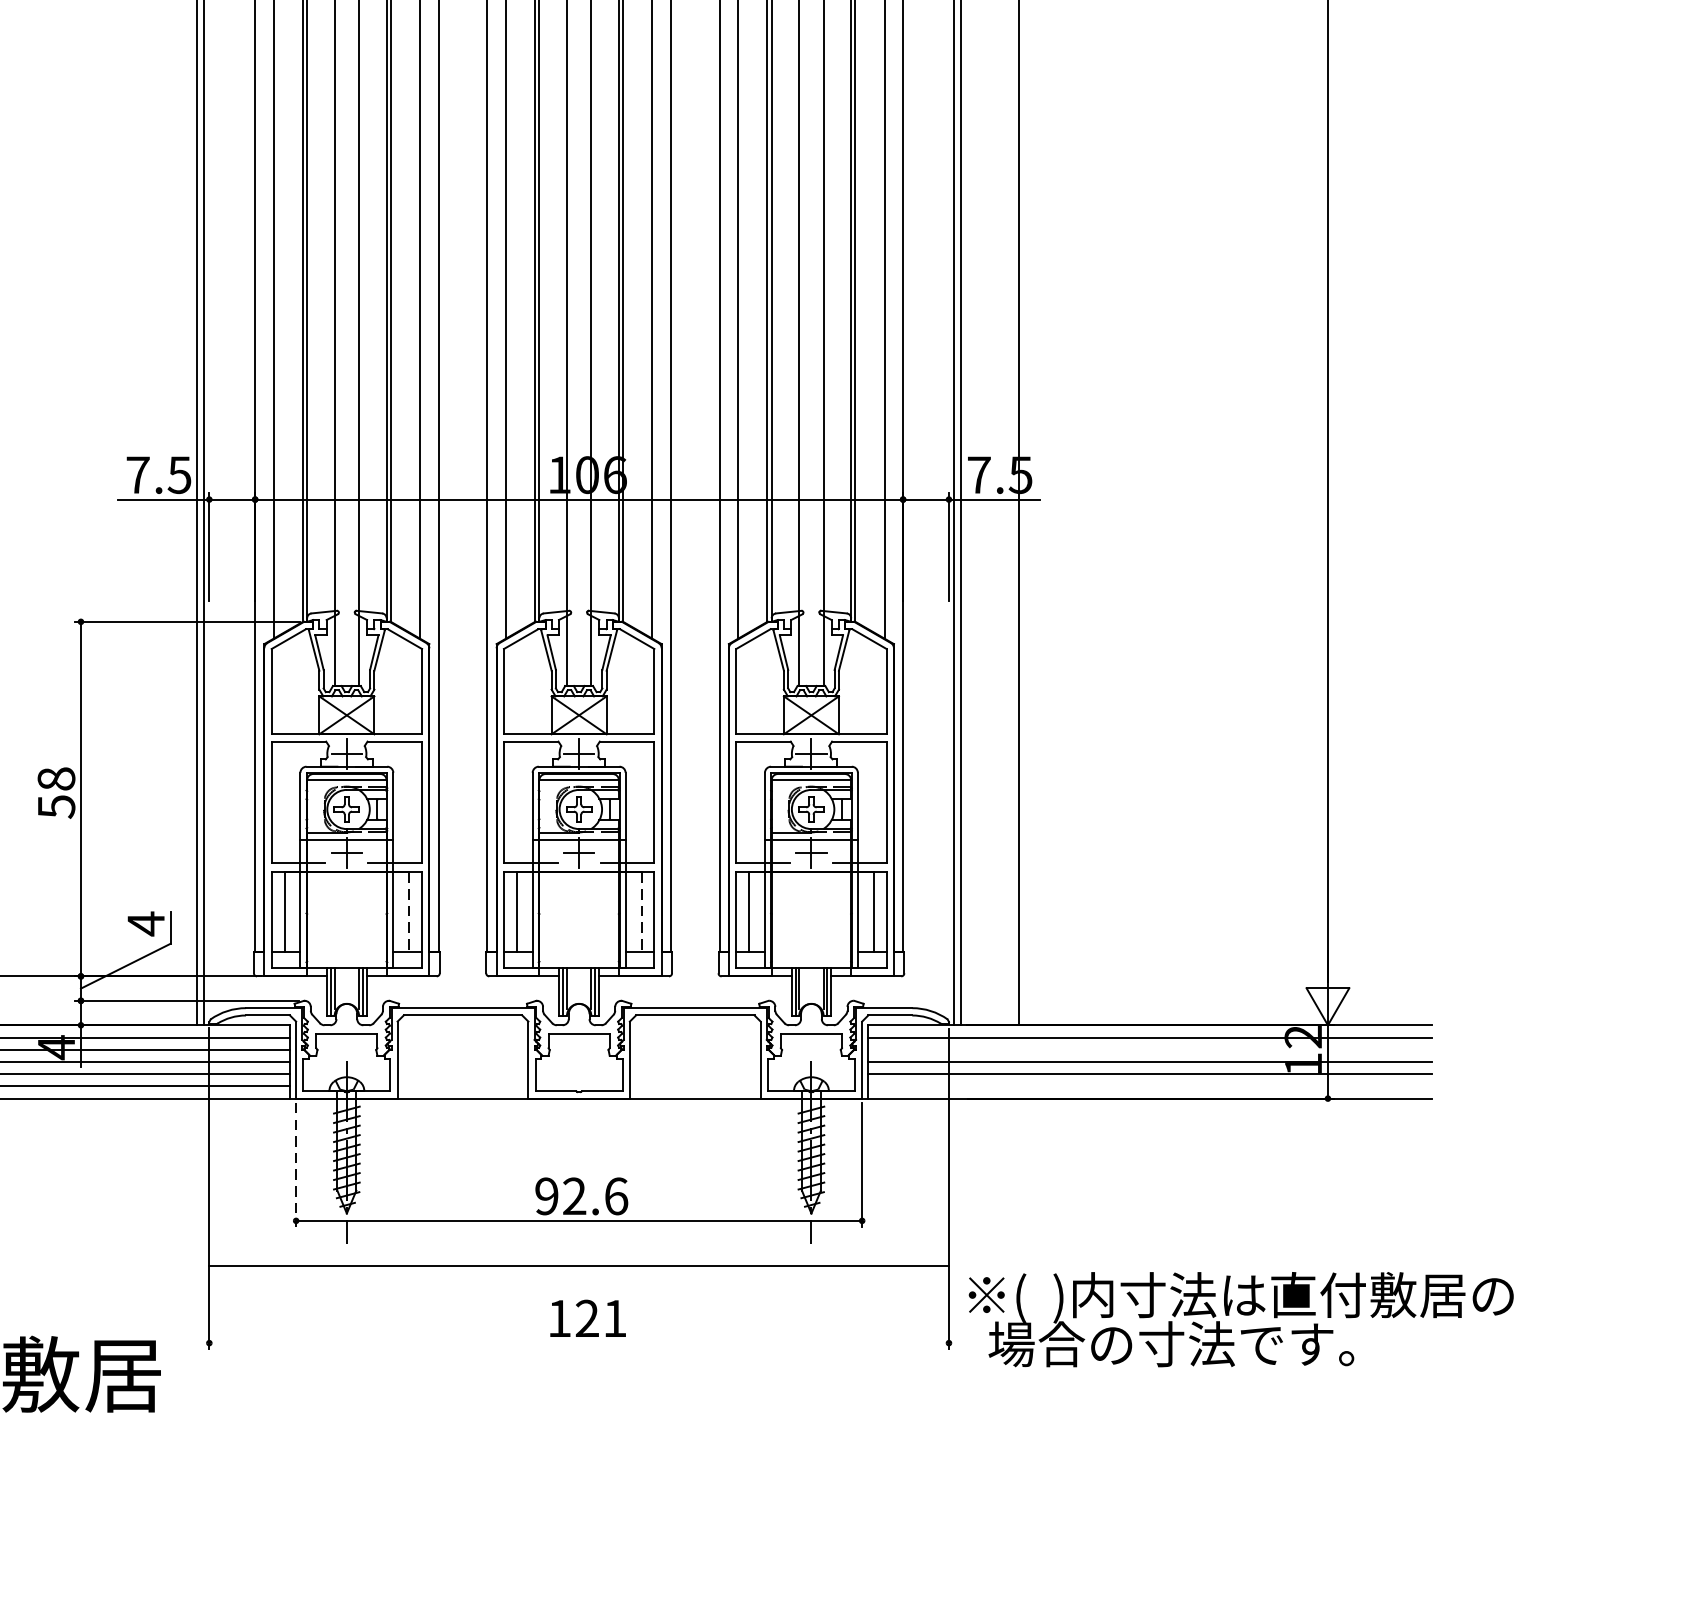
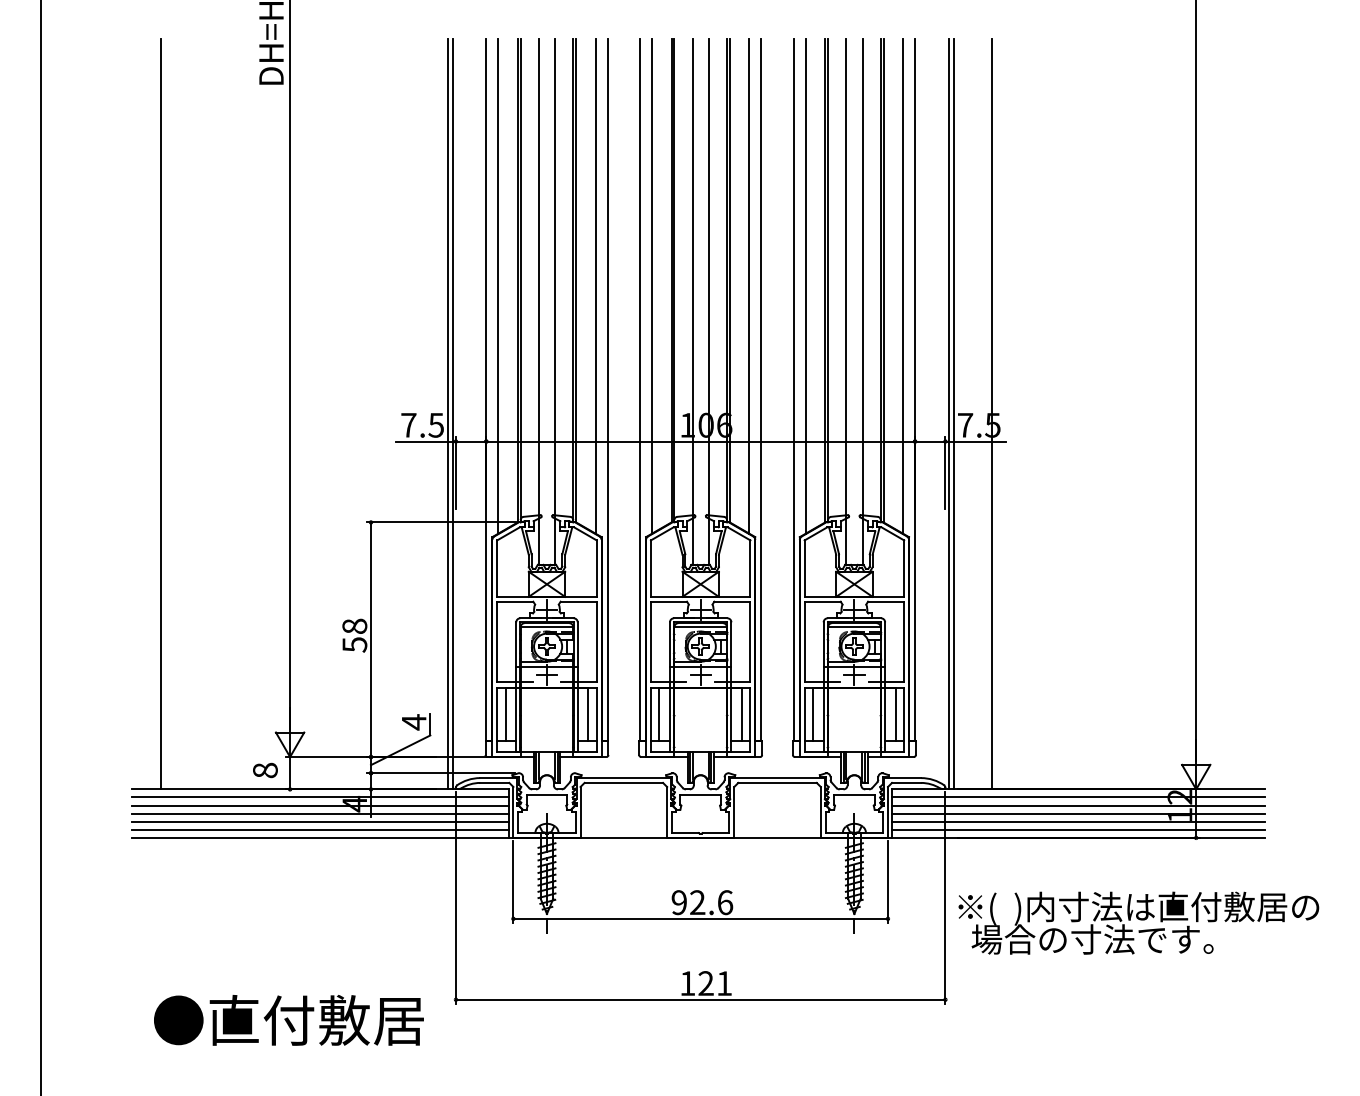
line: (409, 913) -> (588, 715), dashed -> solid
line: (640, 913) -> (741, 715), dashed -> solid
line: (1150, 1049) -> (1078, 805), added
line: (1150, 1085) -> (1078, 829), added
line: (296, 1165) -> (513, 882), dashed -> solid
line: (578, 1265) -> (700, 999), moved
text: (1240, 1318) -> (1138, 922), moved

